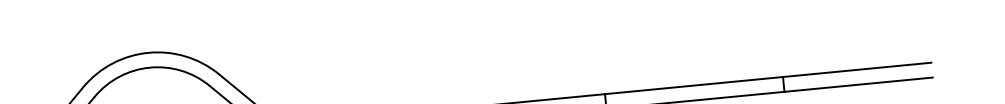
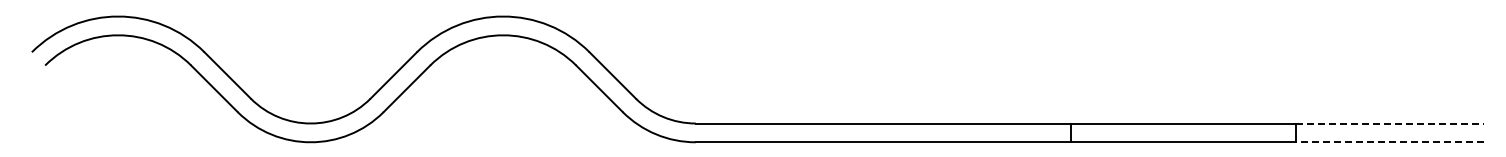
line: (857, 69) -> (1390, 123), solid -> dashed
line: (858, 84) -> (1390, 142), solid -> dashed

